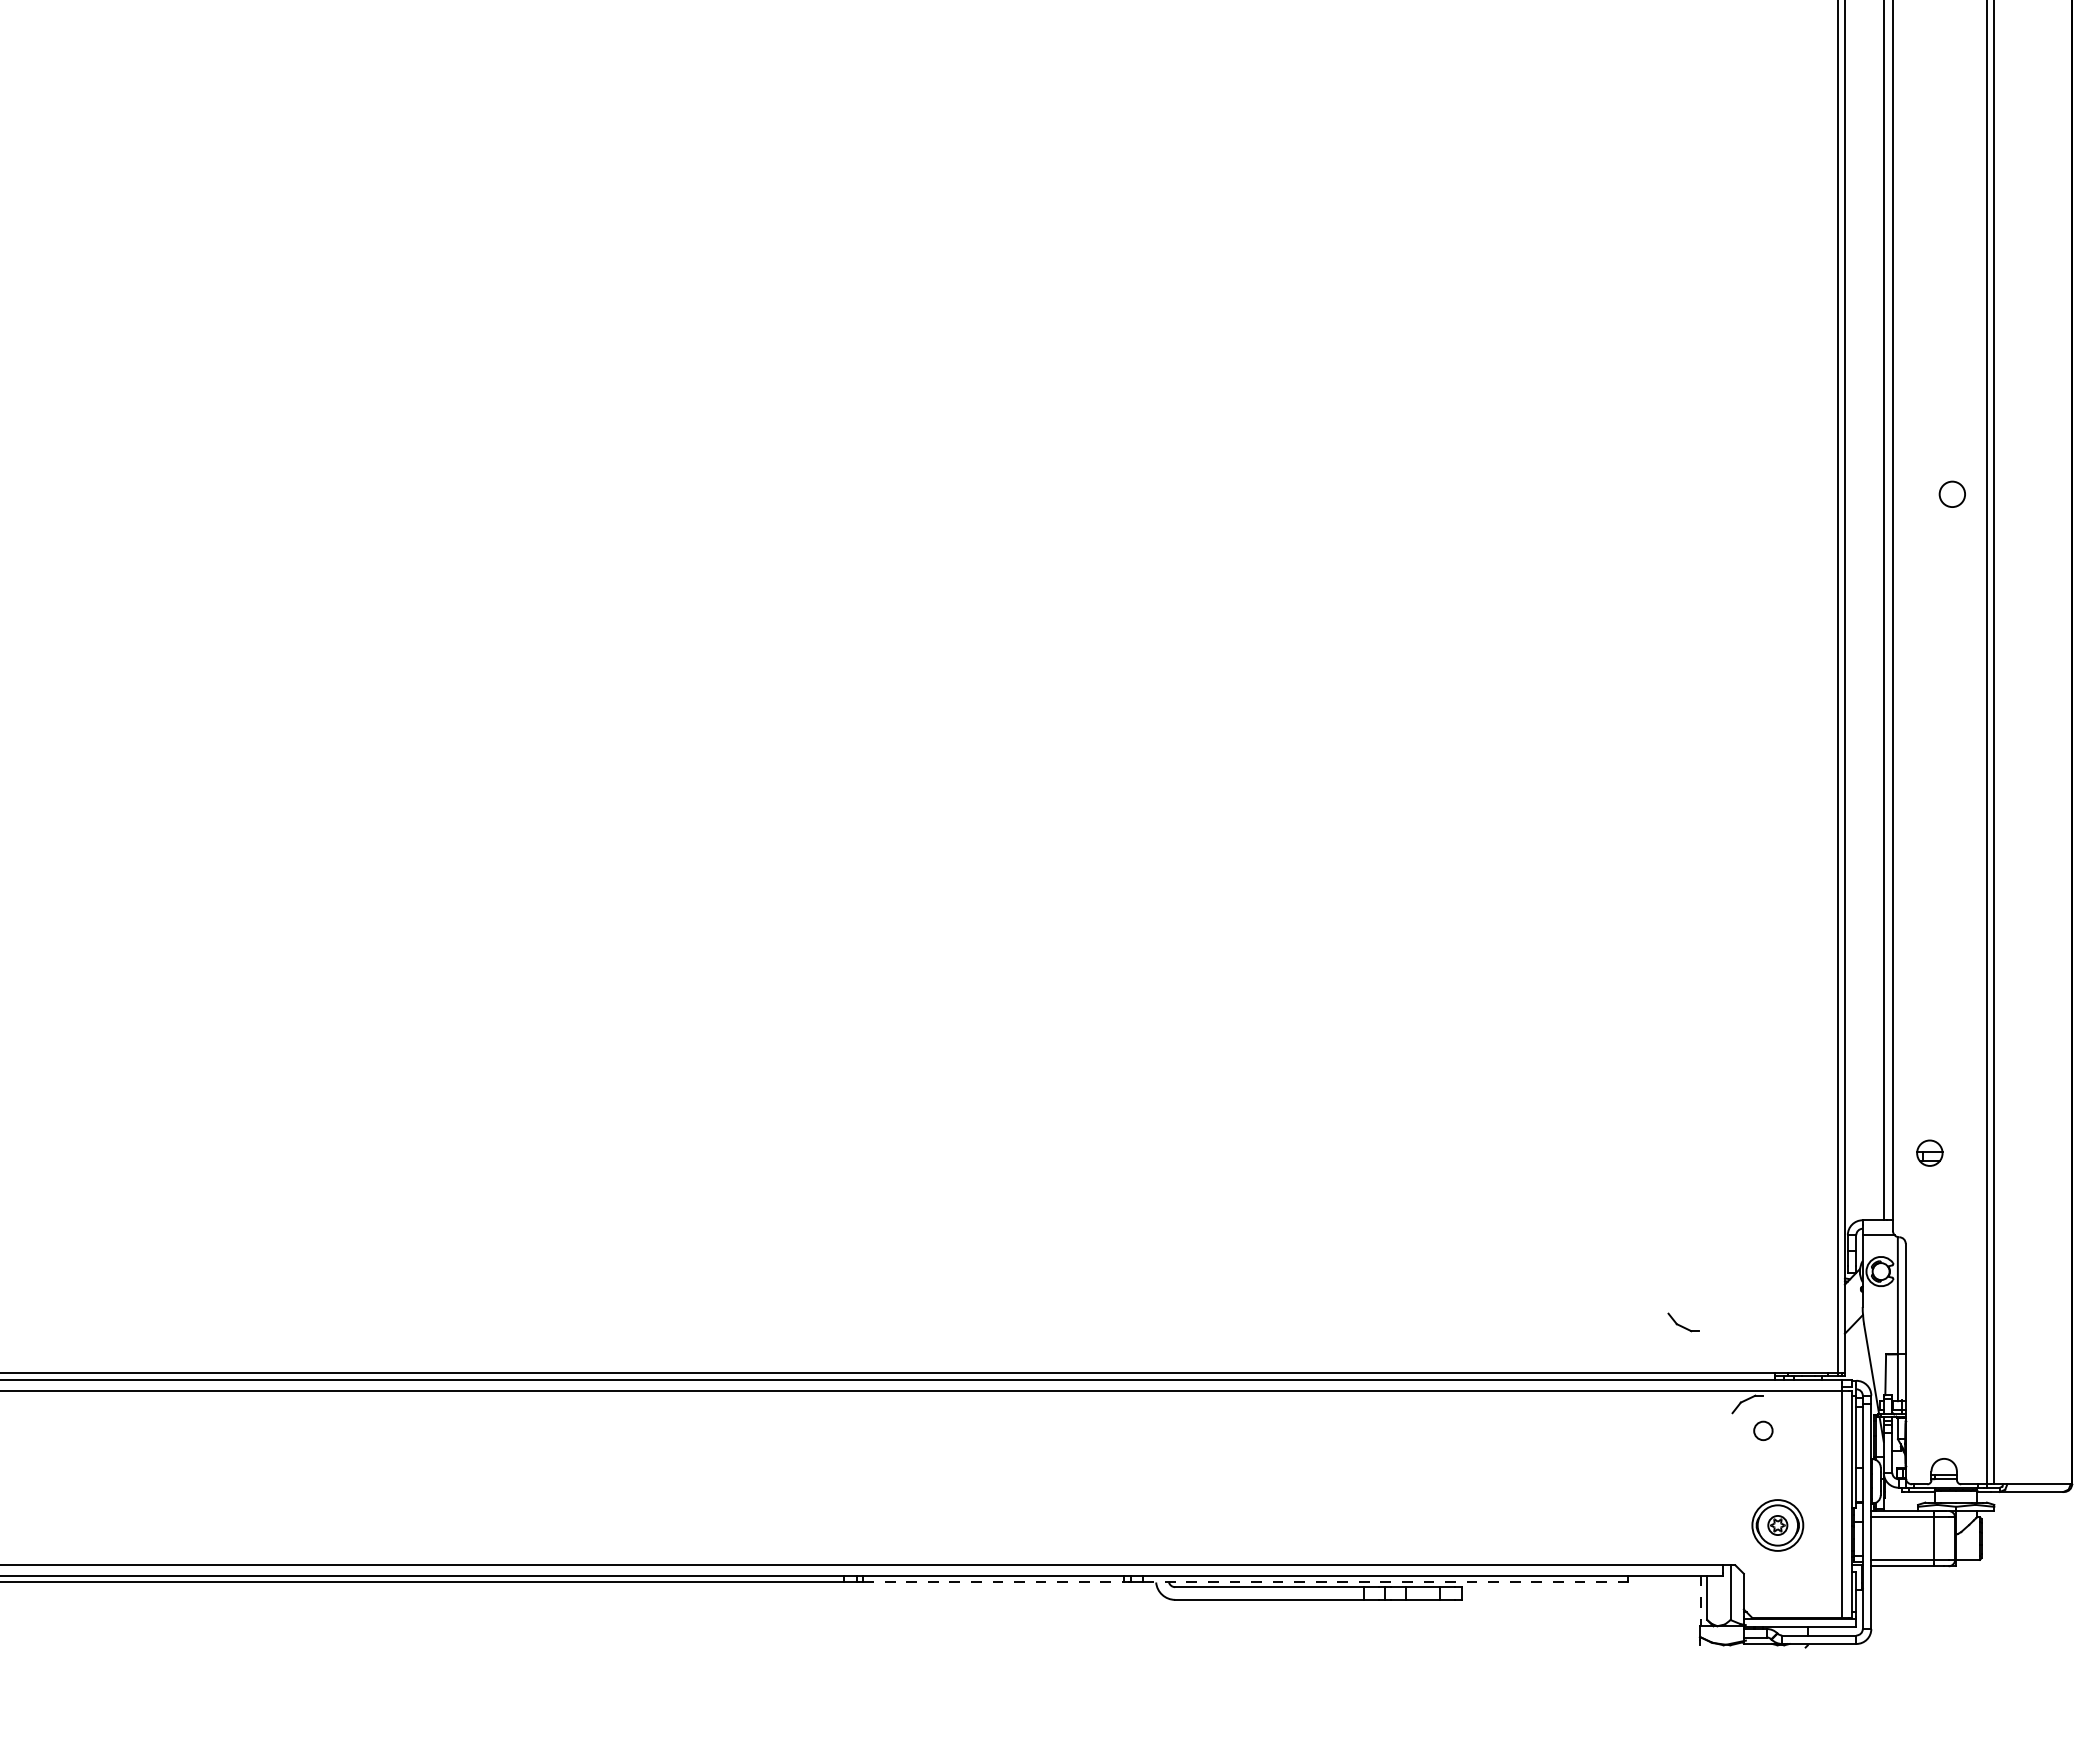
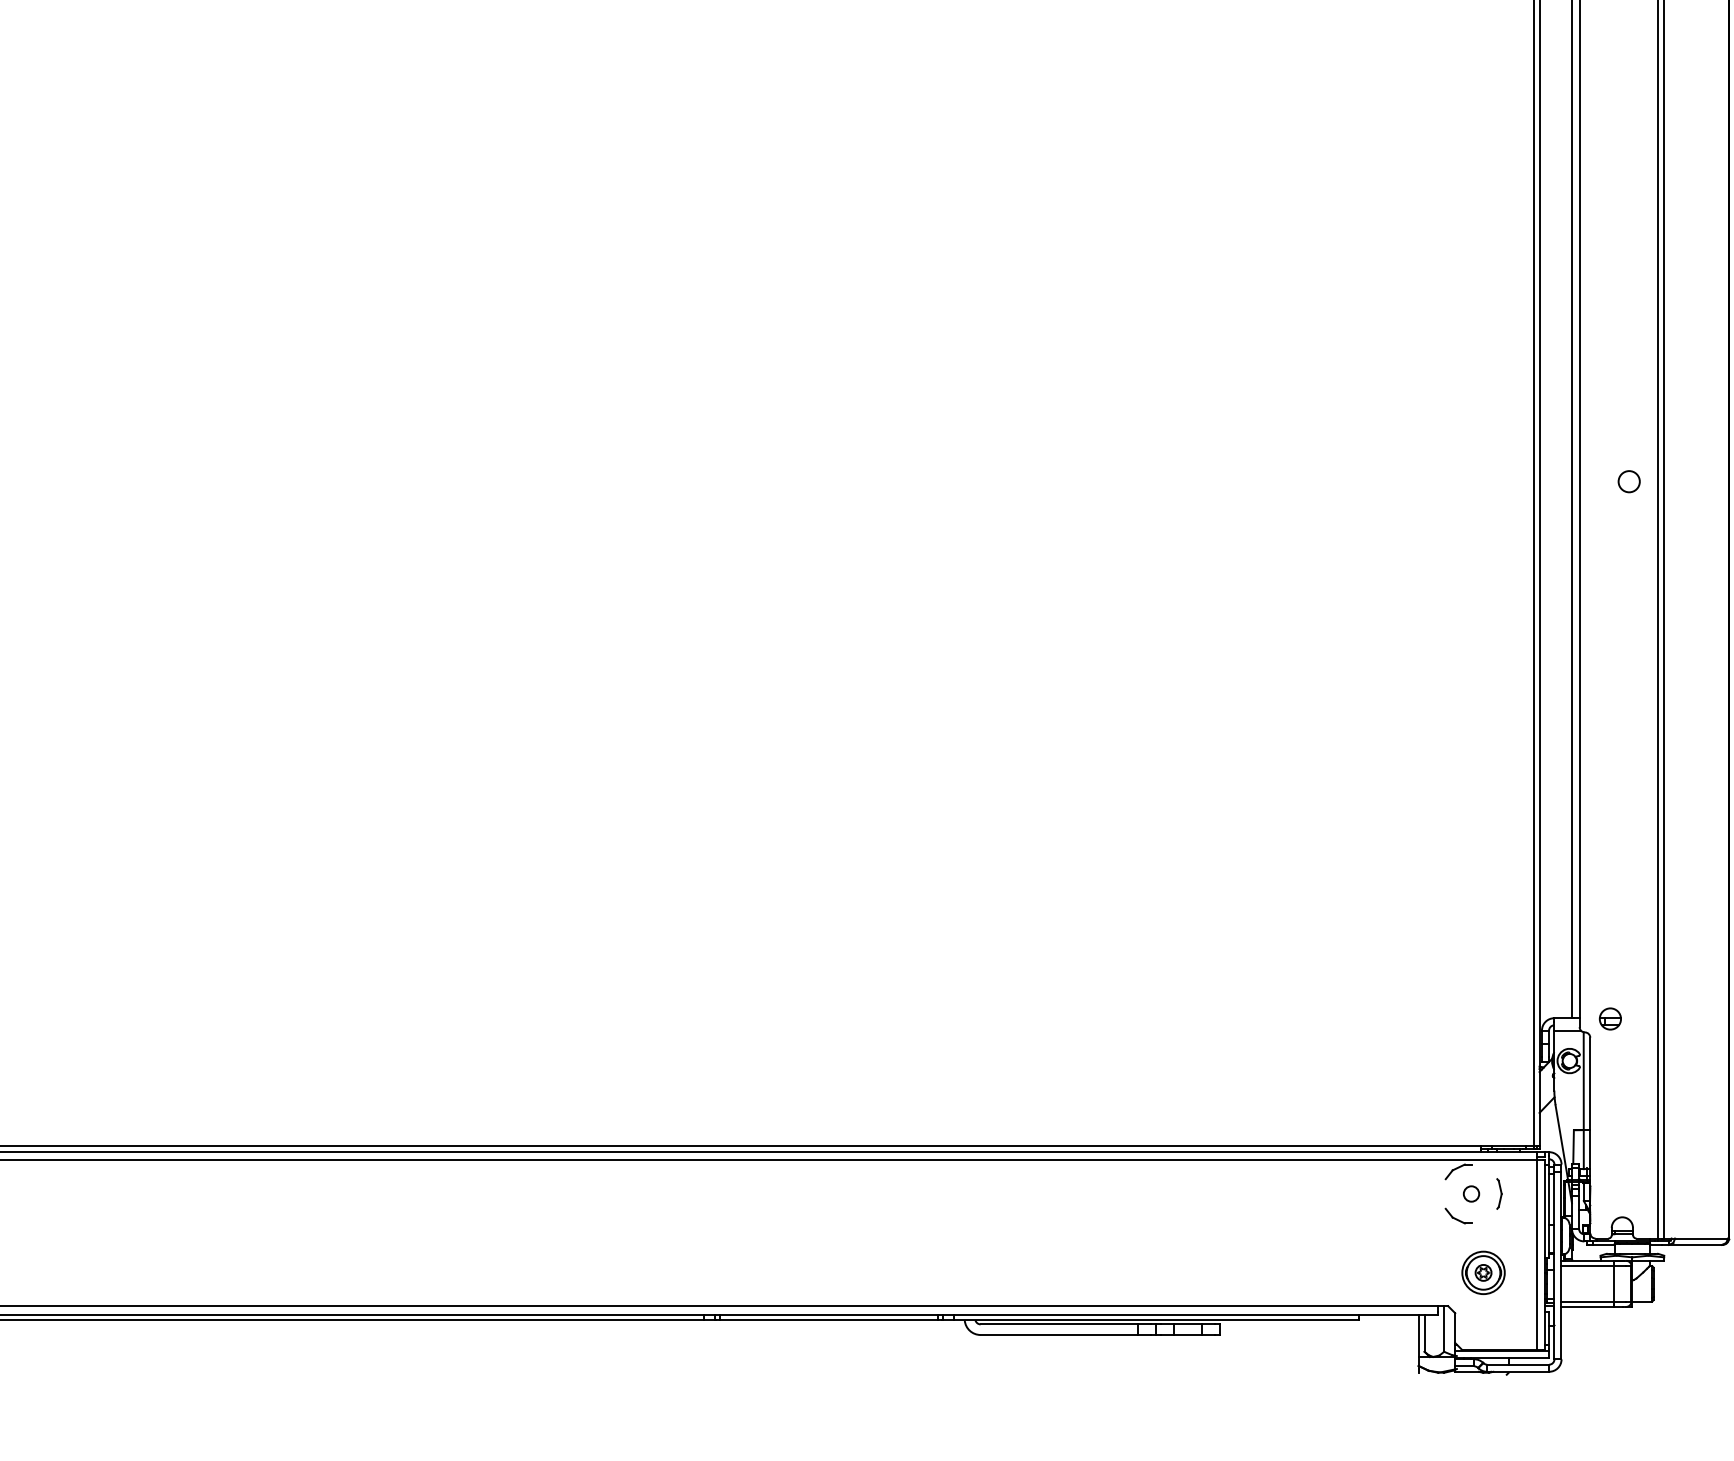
circle: (1951, 493) -> (1628, 480), moved
part: (1929, 1152) -> (1610, 1018), moved
part: (1683, 1322) -> (1458, 1216), moved
part: (1796, 1430) -> (1499, 1193), added
line: (993, 1582) -> (829, 1320), dashed -> solid
line: (1386, 1582) -> (1156, 1320), dashed -> solid
line: (1700, 1601) -> (1419, 1336), dashed -> solid

